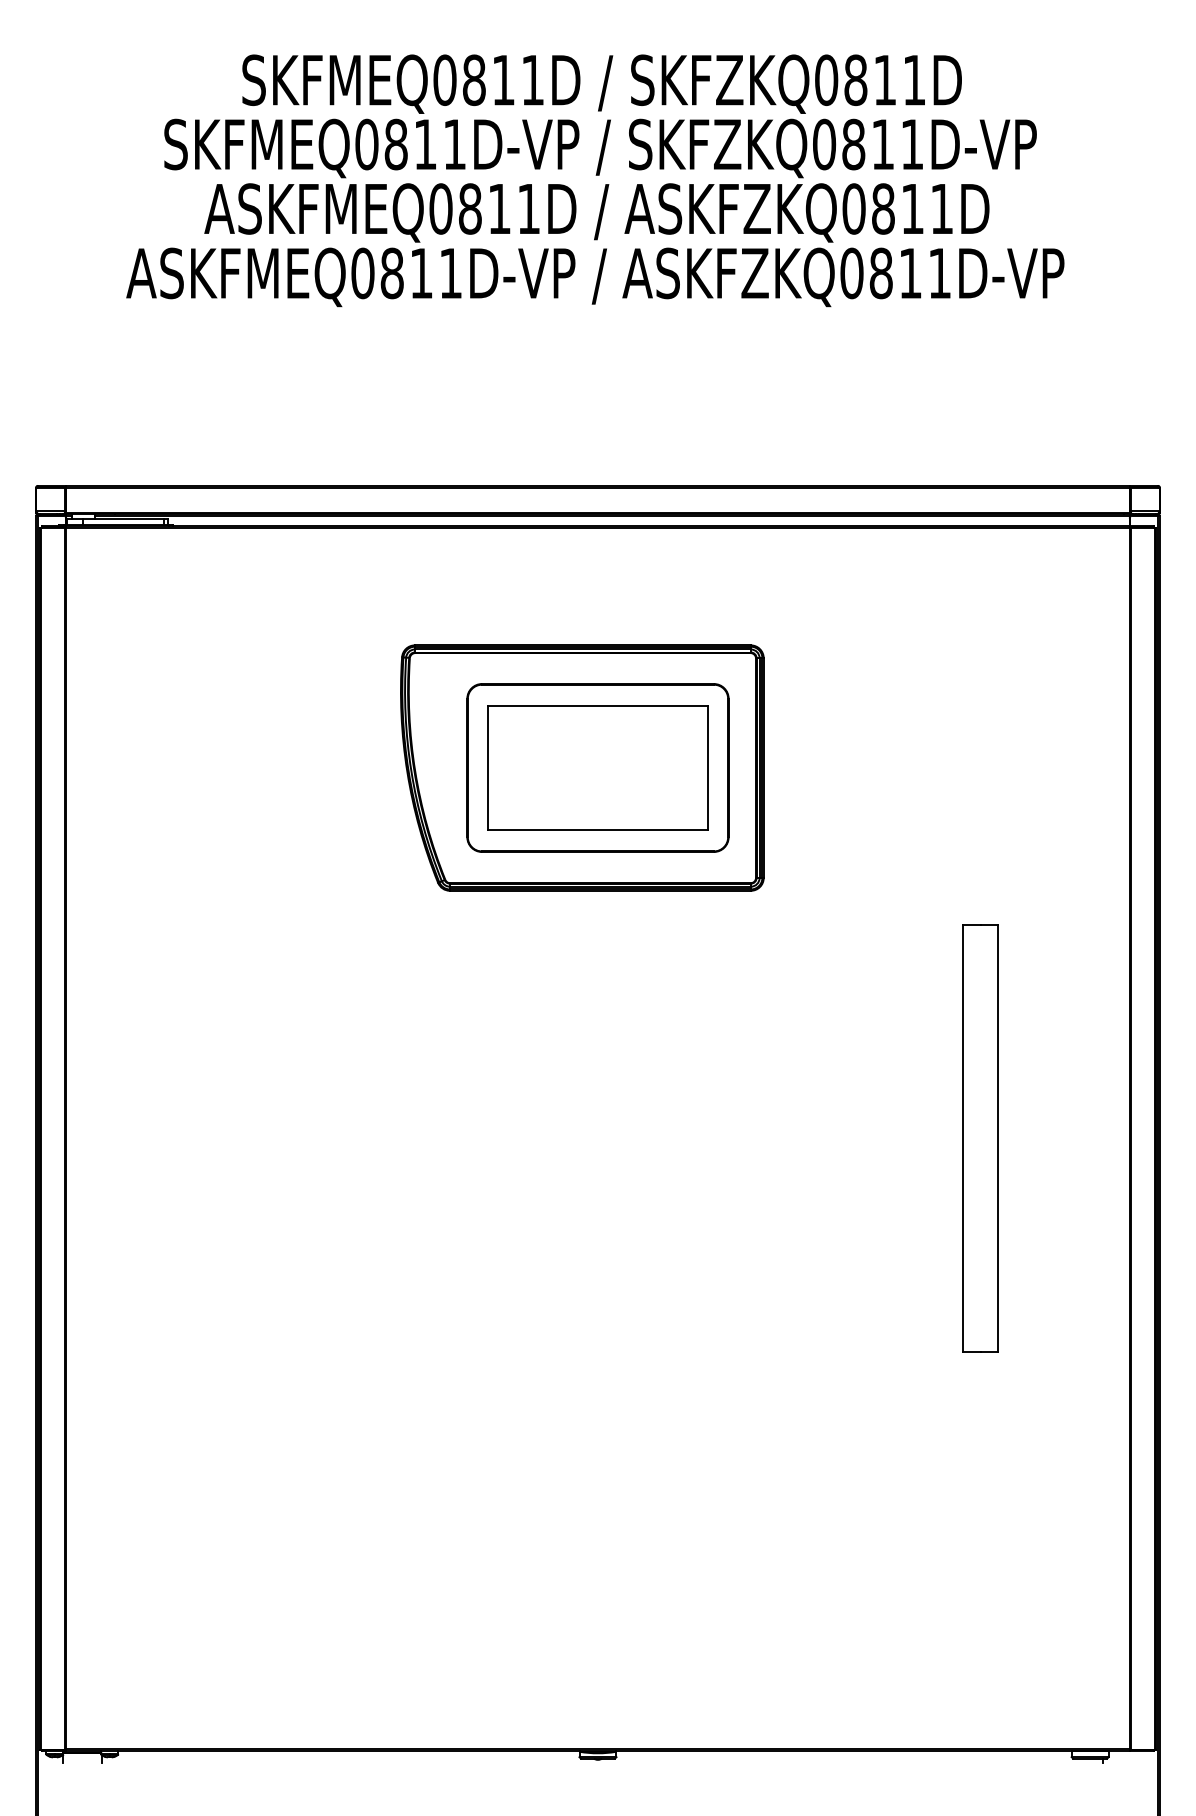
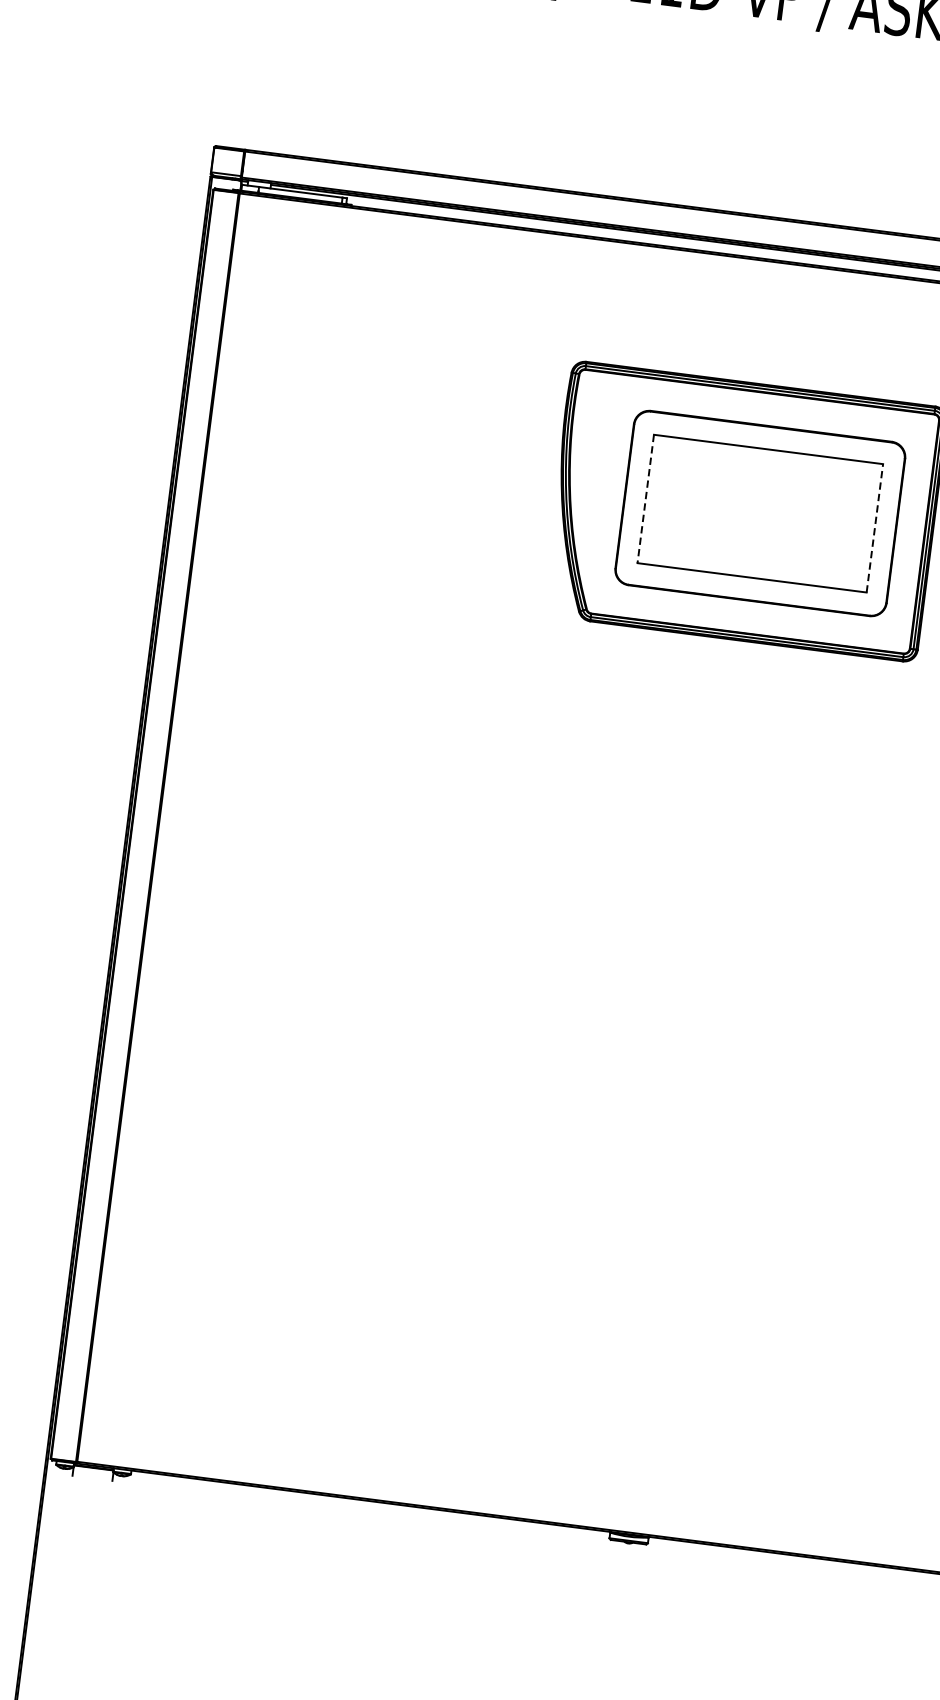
line: (487, 768) -> (645, 499), solid -> dashed
line: (708, 768) -> (875, 528), solid -> dashed

